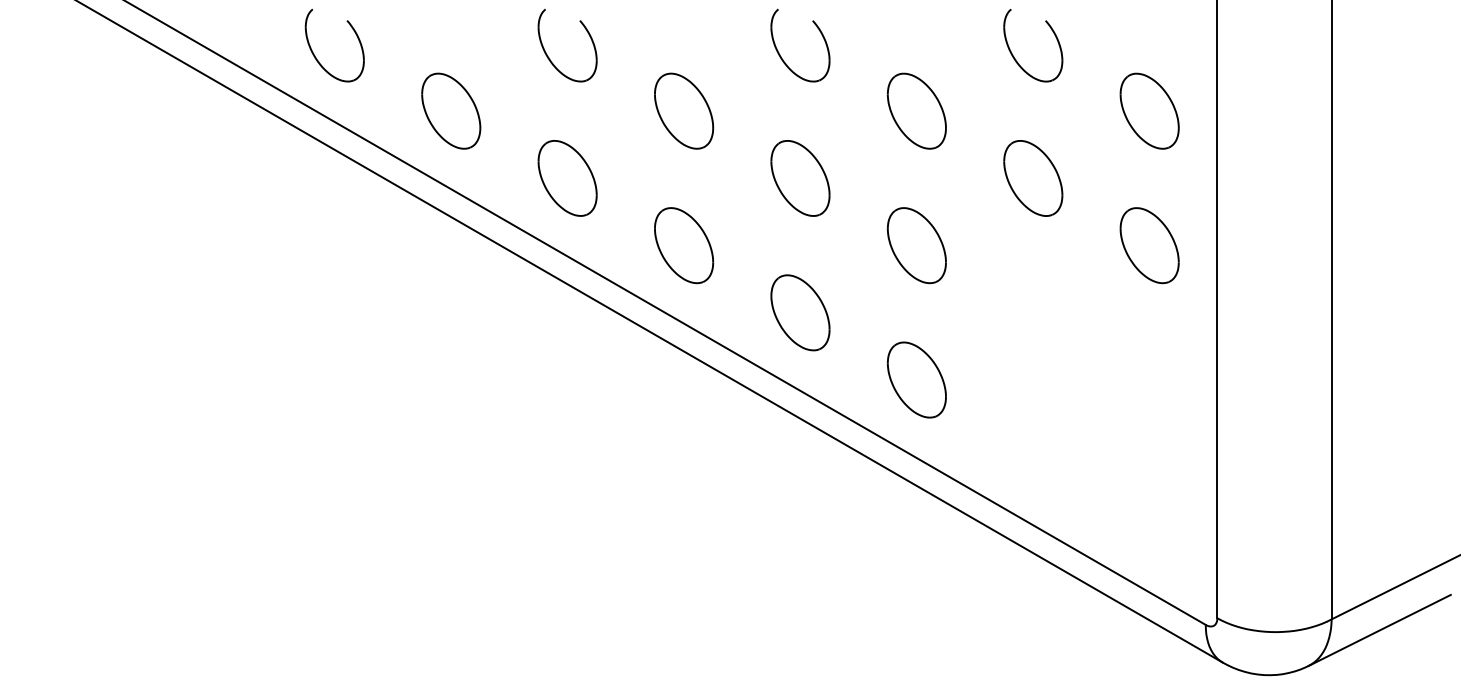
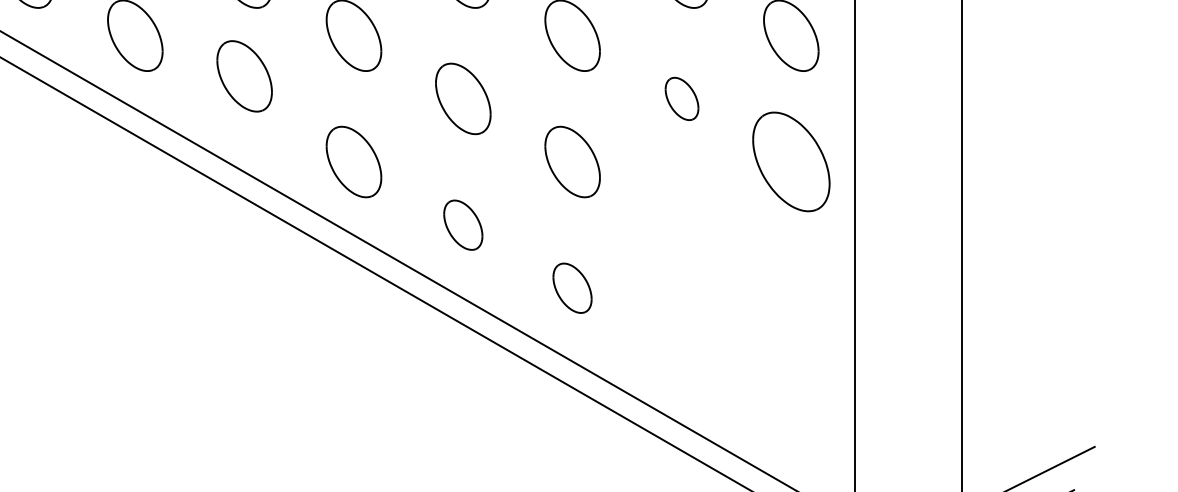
part: (567, 178) -> (244, 76), moved
part: (1033, 178) -> (682, 98), size x0.6
part: (1149, 245) -> (791, 161), size x1.4
part: (800, 312) -> (463, 224), size x0.7
part: (916, 379) -> (572, 287), size x0.7

